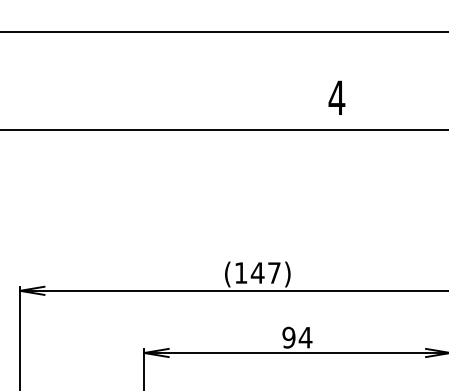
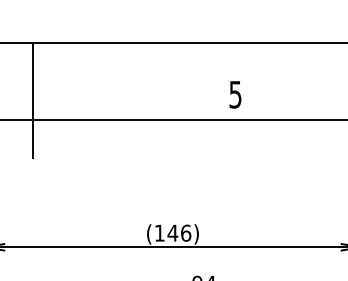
text: (336, 97) -> (235, 94), 4 -> 5
line: (80, 104) -> (32, 99), added
text: (274, 272) -> (186, 232), (147) -> (146)

